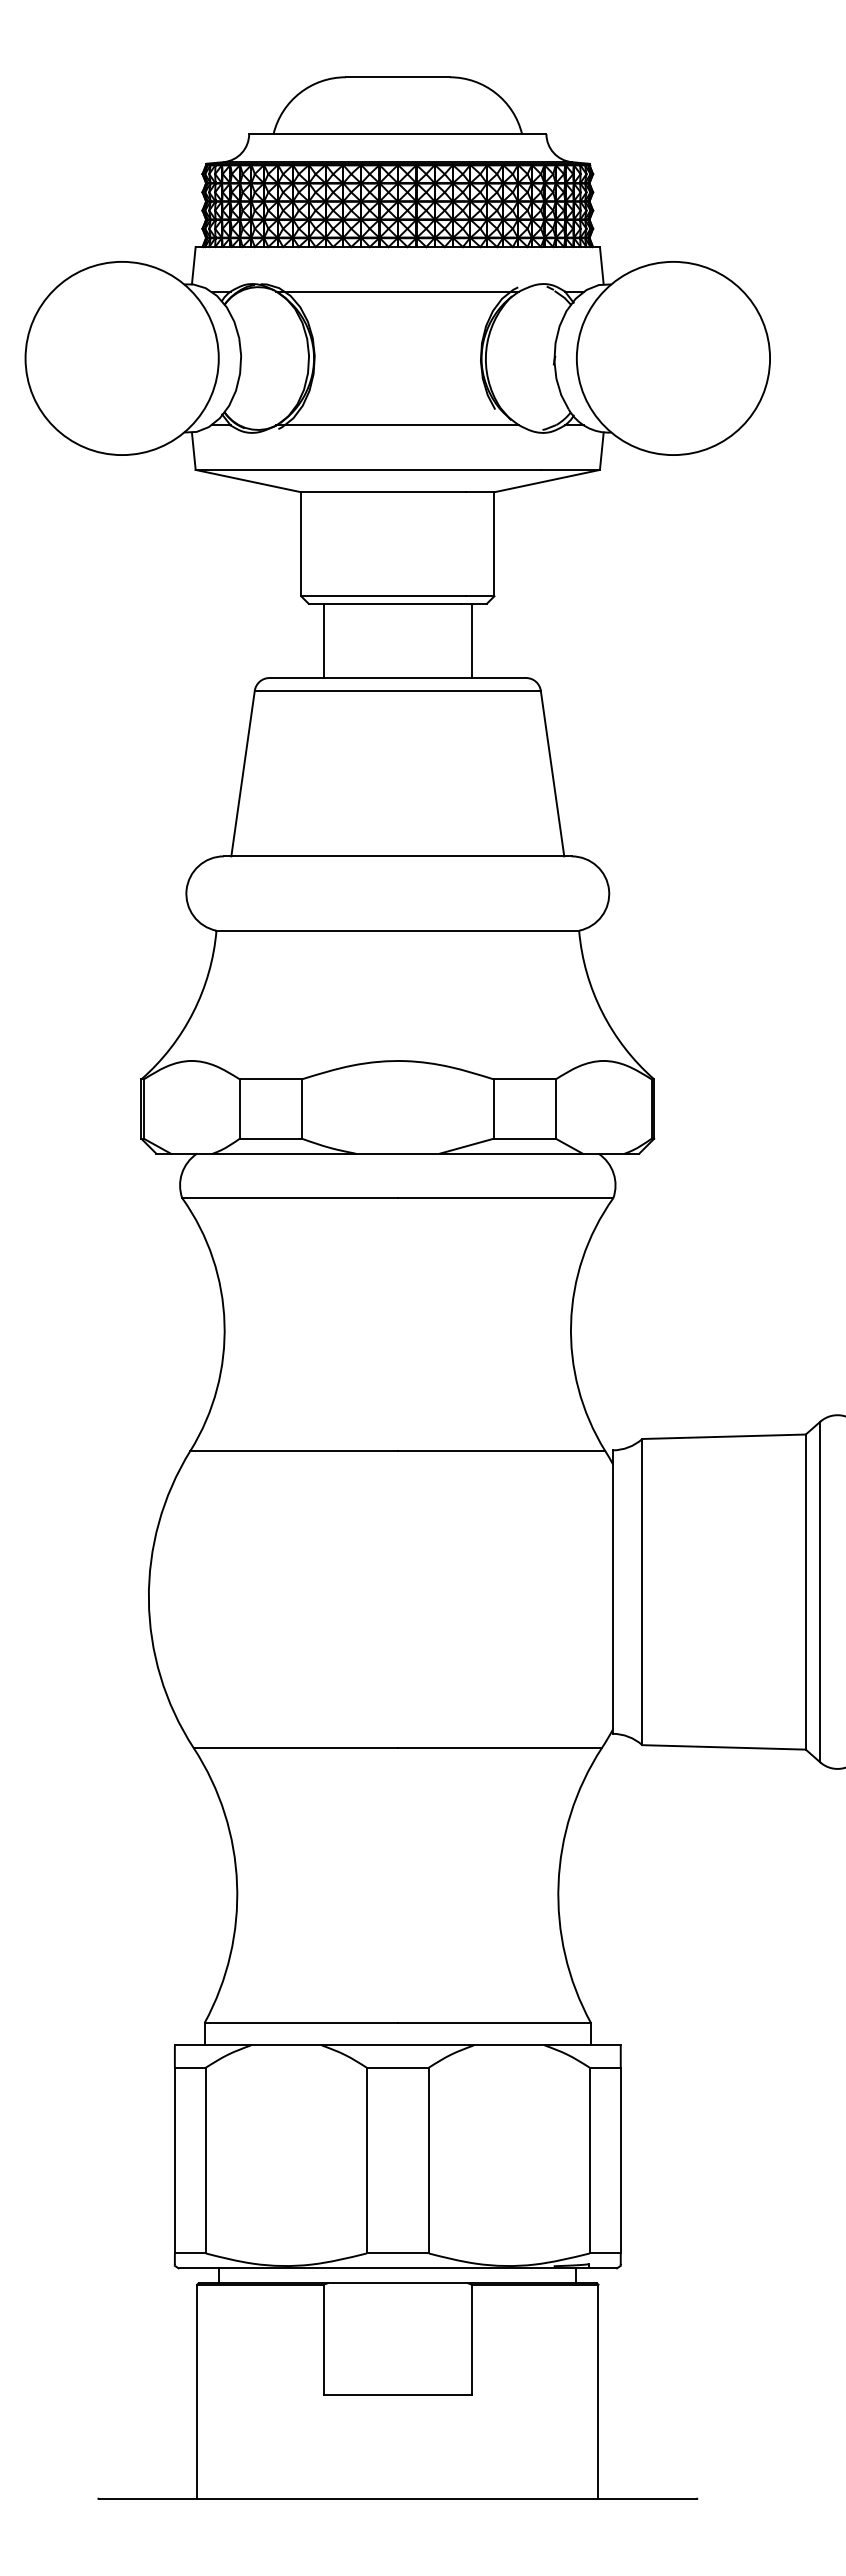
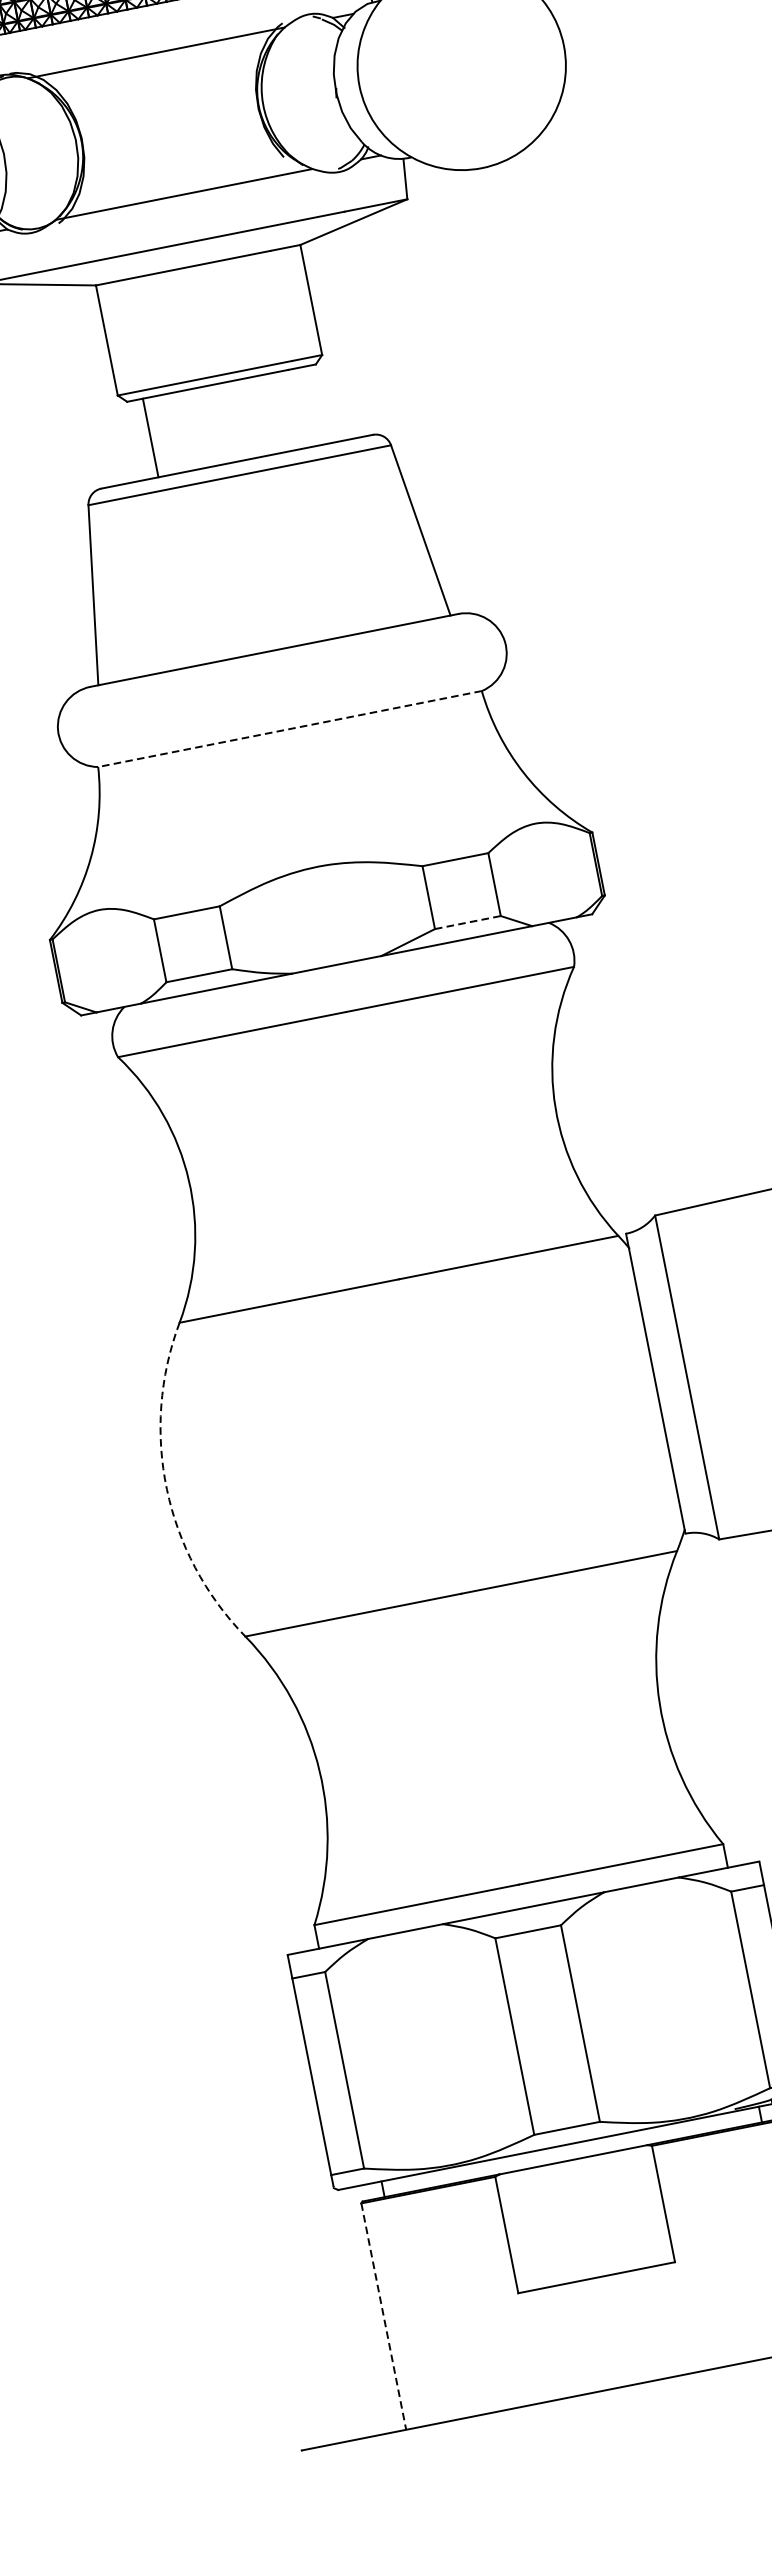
line: (472, 640) -> (308, 406), removed
line: (397, 930) -> (289, 728), solid -> dashed
line: (525, 1138) -> (468, 922), solid -> dashed
arc: (148, 1600) -> (166, 1489), solid -> dashed
line: (197, 2392) -> (384, 2317), solid -> dashed

